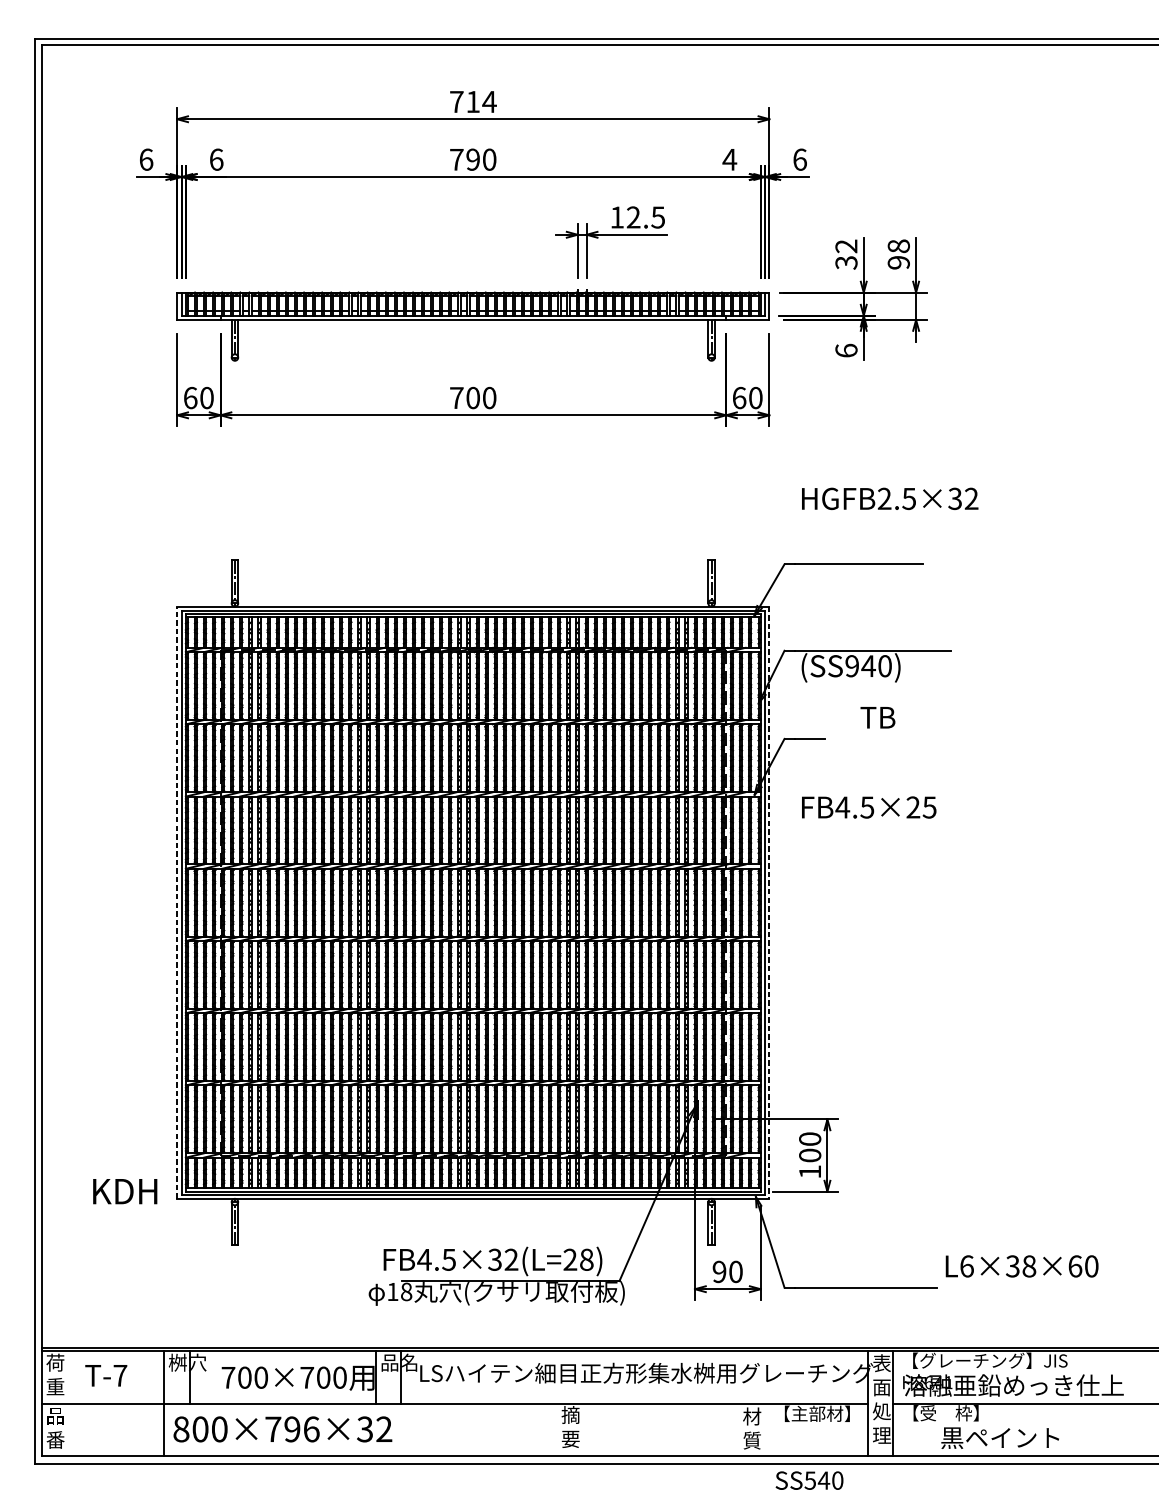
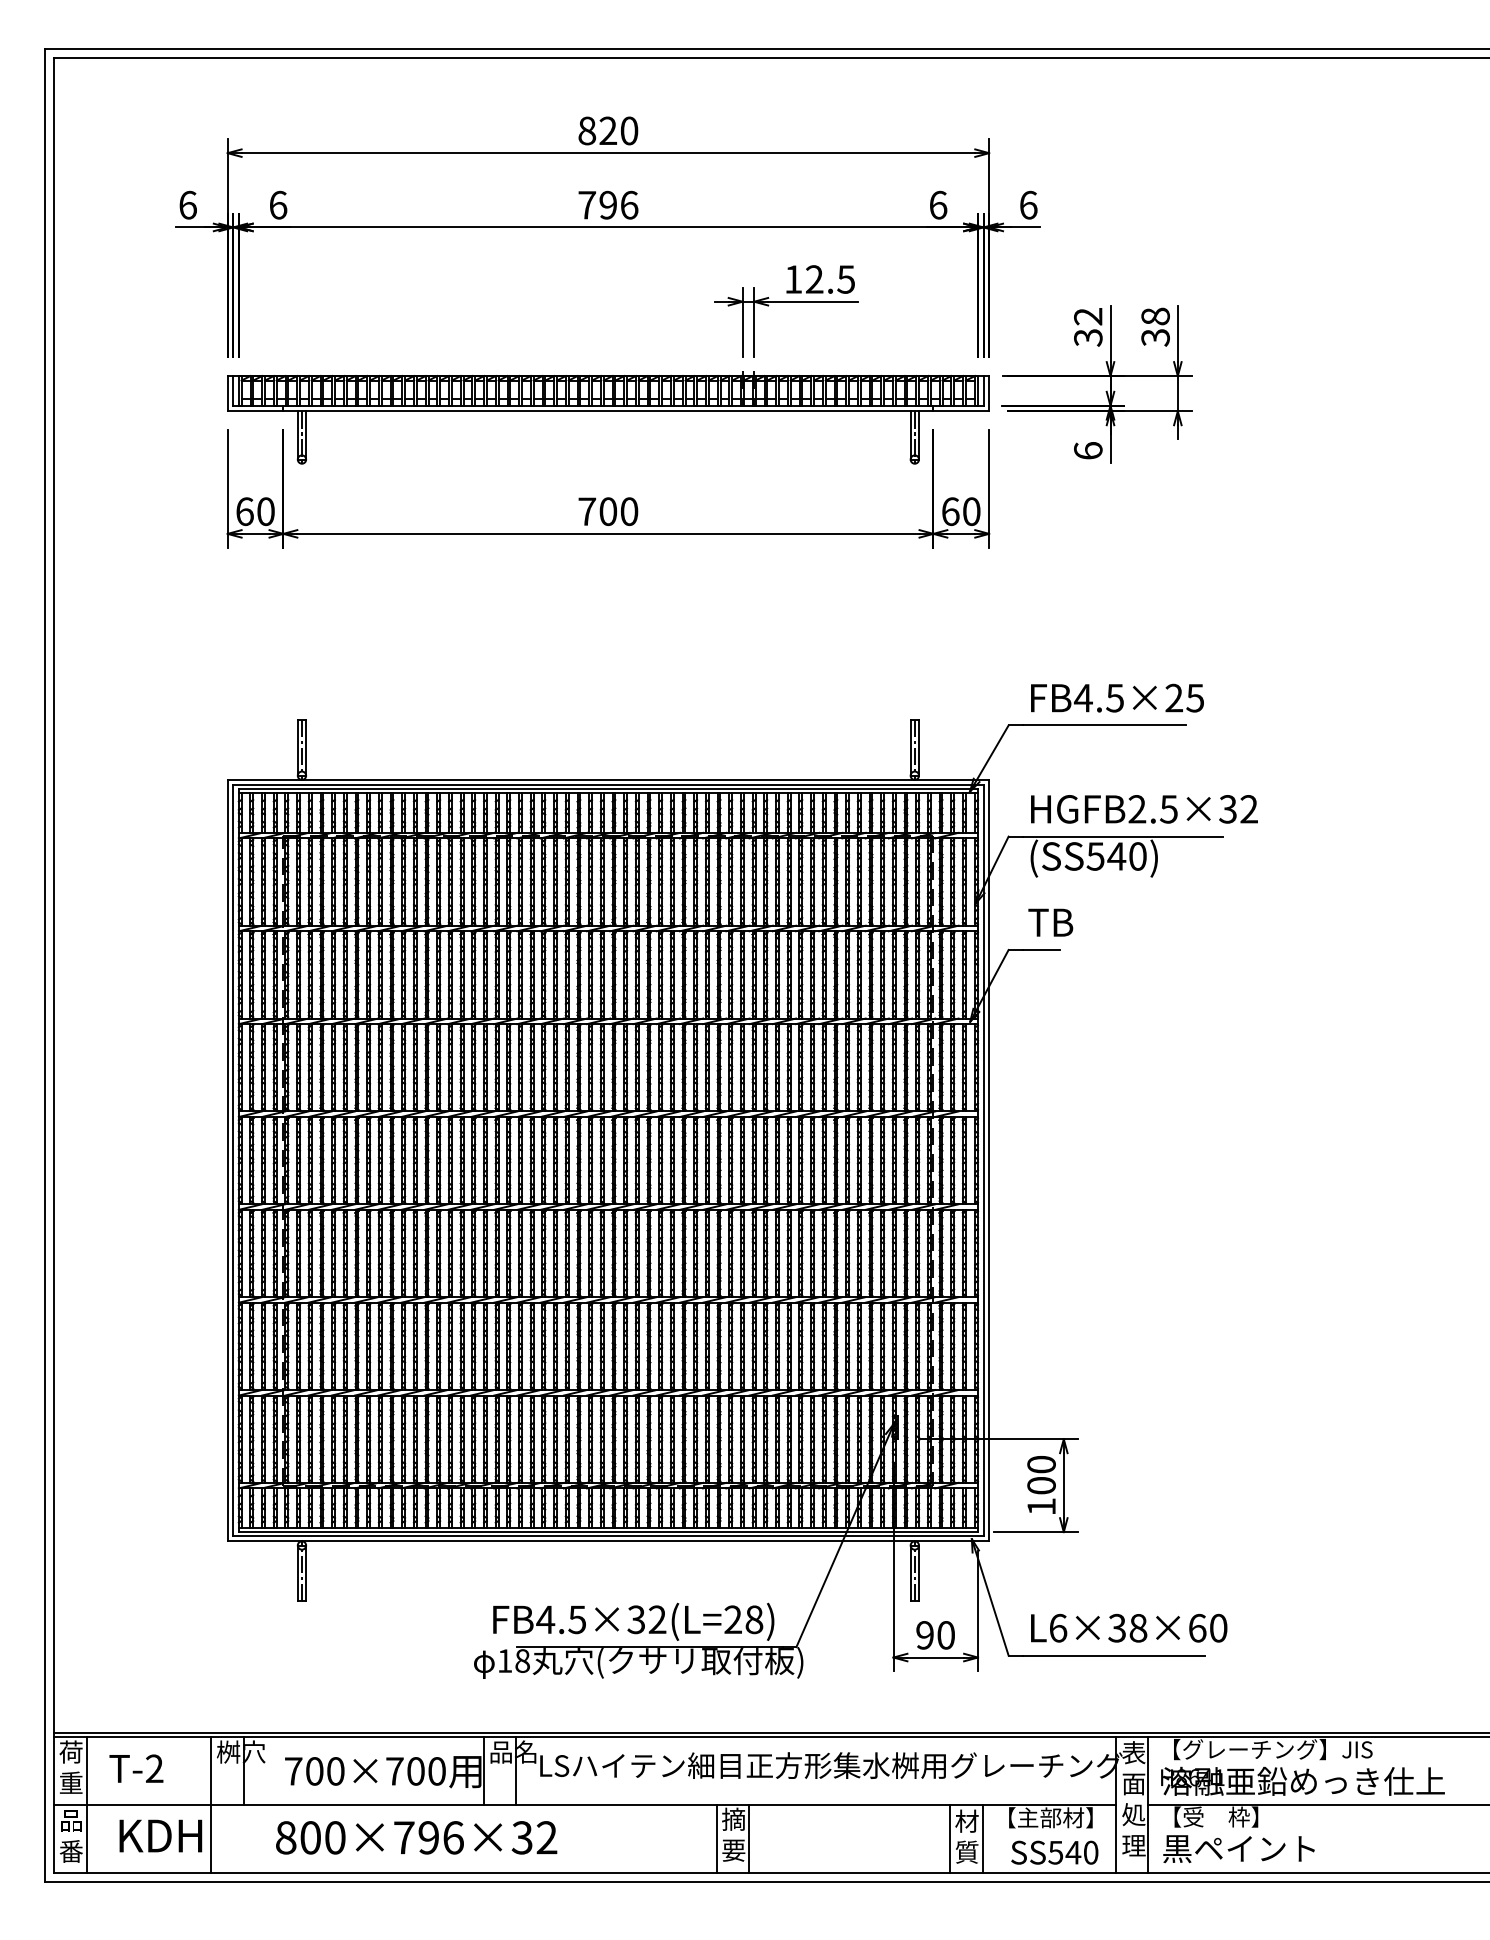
text: (473, 101) -> (608, 130), 714 -> 820
text: (489, 159) -> (629, 204), 790 -> 796
text: (729, 159) -> (937, 204), 4 -> 6
text: (898, 262) -> (1155, 337), 98 -> 38
text: (890, 499) -> (1144, 809), moved
text: (852, 666) -> (1095, 856), (SS940) -> (SS540)
text: (877, 717) -> (1050, 922), moved
text: (869, 806) -> (1117, 697), moved
line: (177, 902) -> (227, 1160), dashed -> solid
line: (769, 902) -> (989, 1160), dashed -> solid
text: (124, 1191) -> (160, 1835), moved
text: (1022, 1265) -> (1129, 1627), moved
text: (120, 1375) -> (154, 1768), T-7 -> T-2
line: (67, 1403) -> (86, 1804), added
text: (282, 1429) -> (416, 1837), moved
line: (557, 1429) -> (716, 1838), added
line: (582, 1429) -> (749, 1838), added
line: (739, 1429) -> (950, 1838), added
line: (764, 1429) -> (982, 1838), added
text: (999, 1438) -> (1238, 1849), moved
text: (809, 1480) -> (1054, 1852), moved

